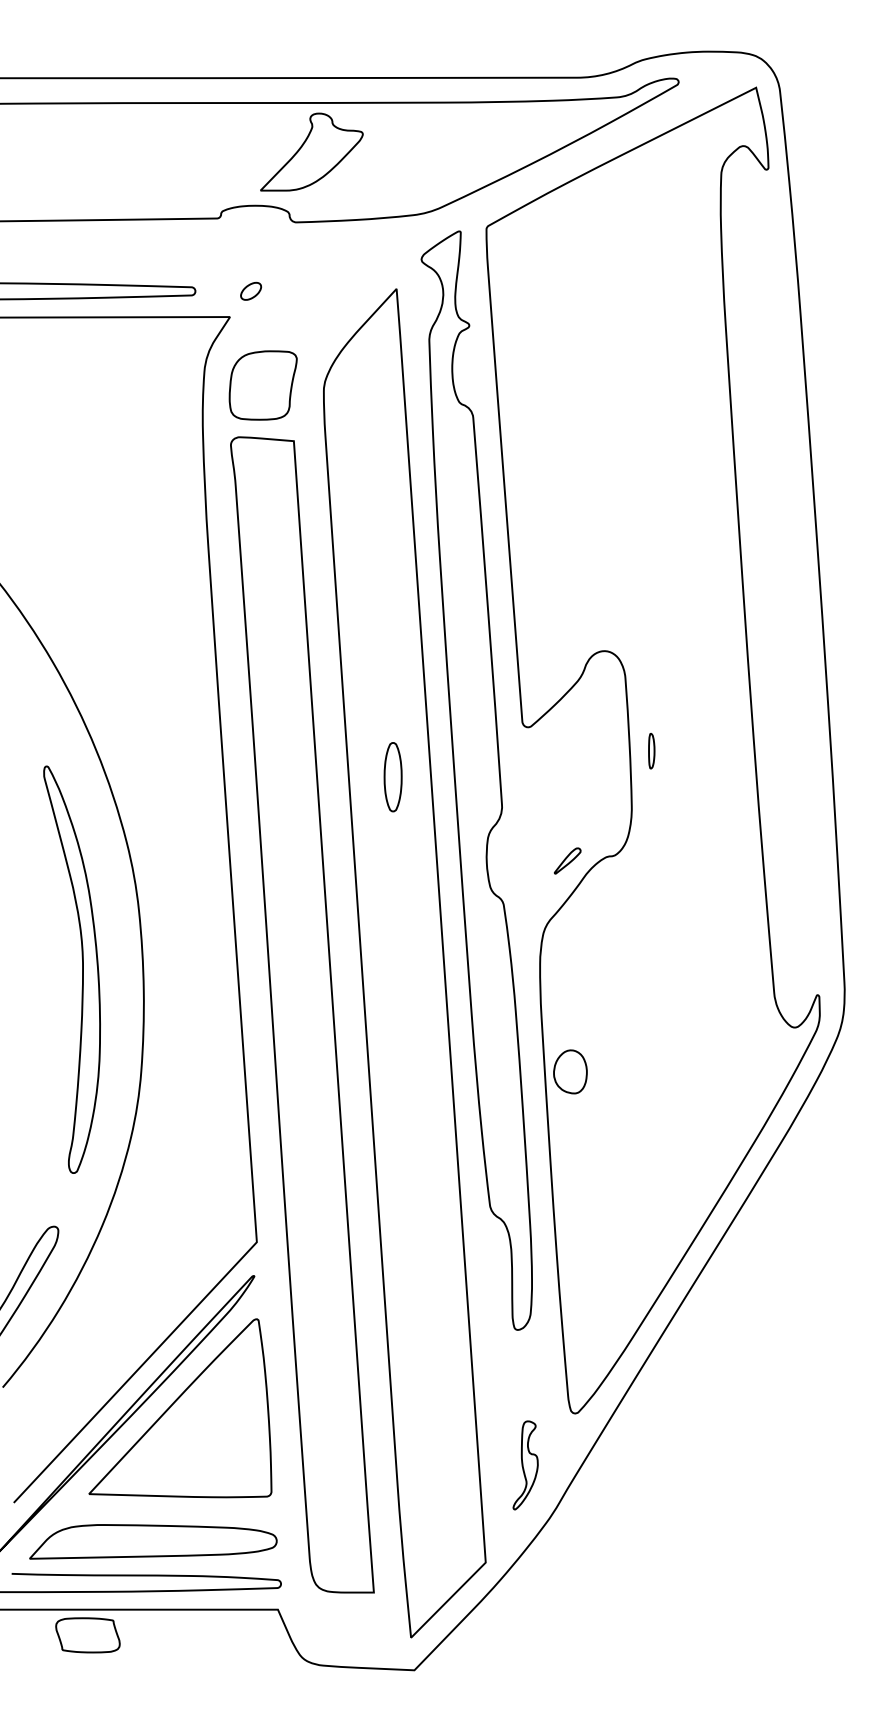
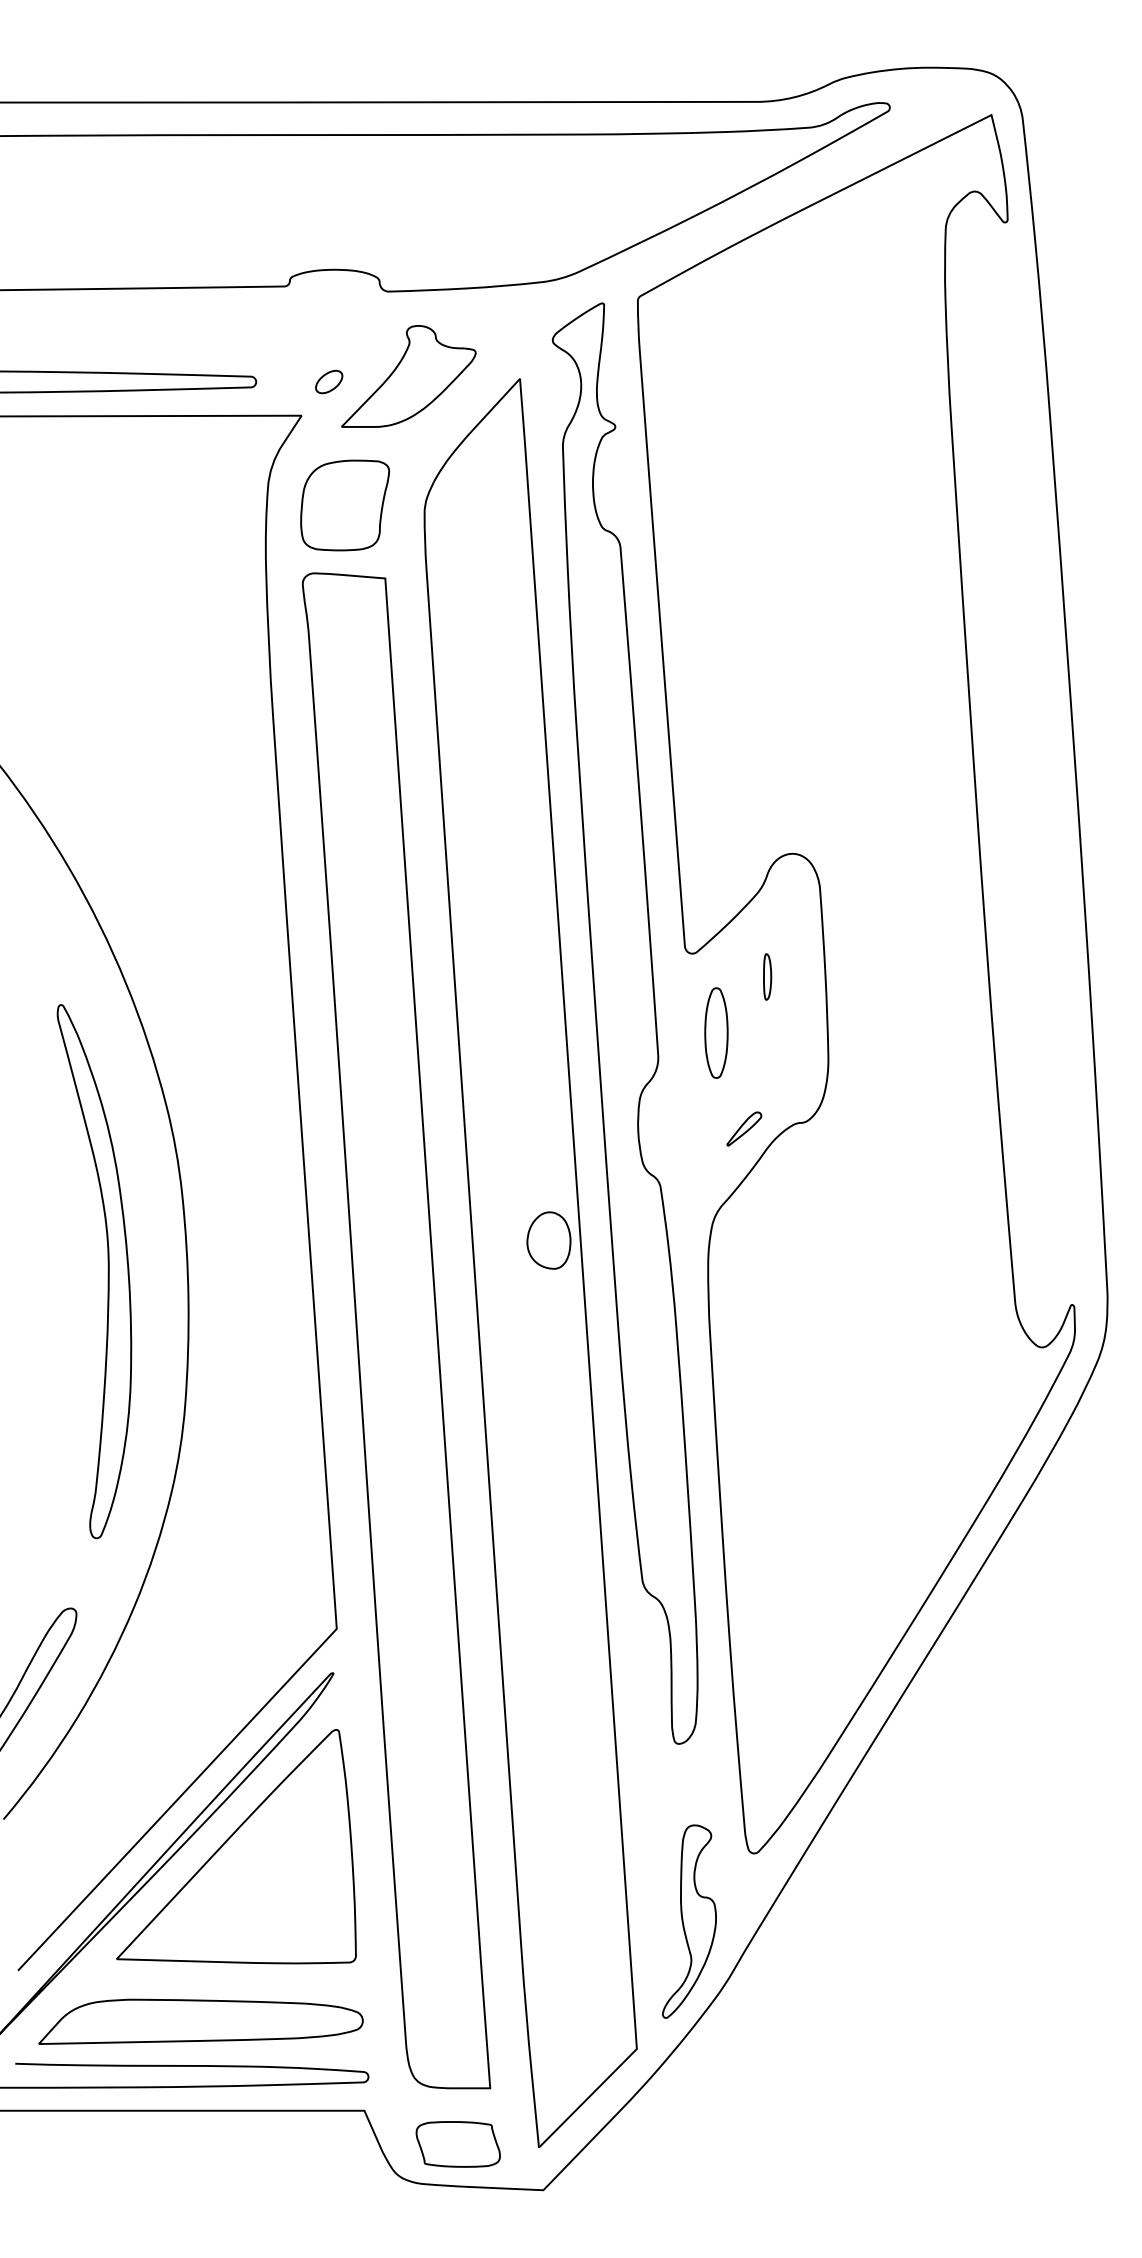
part: (311, 152) -> (408, 376), moved
part: (651, 750) -> (767, 976), moved
part: (393, 776) -> (716, 1032), moved
part: (570, 1071) -> (548, 1240), moved
part: (525, 1465) -> (688, 1921), size x1.67
part: (87, 1635) -> (457, 2144), moved

